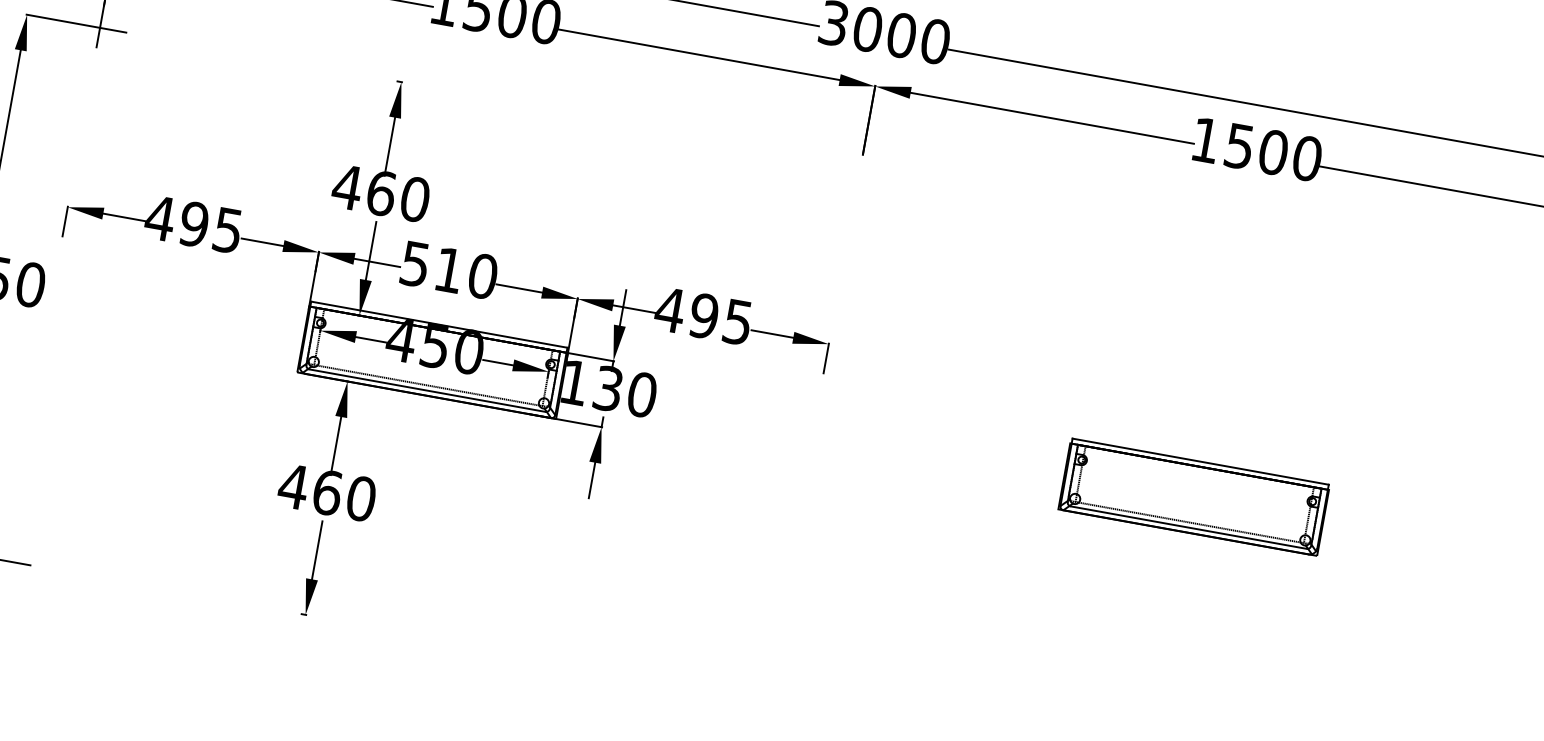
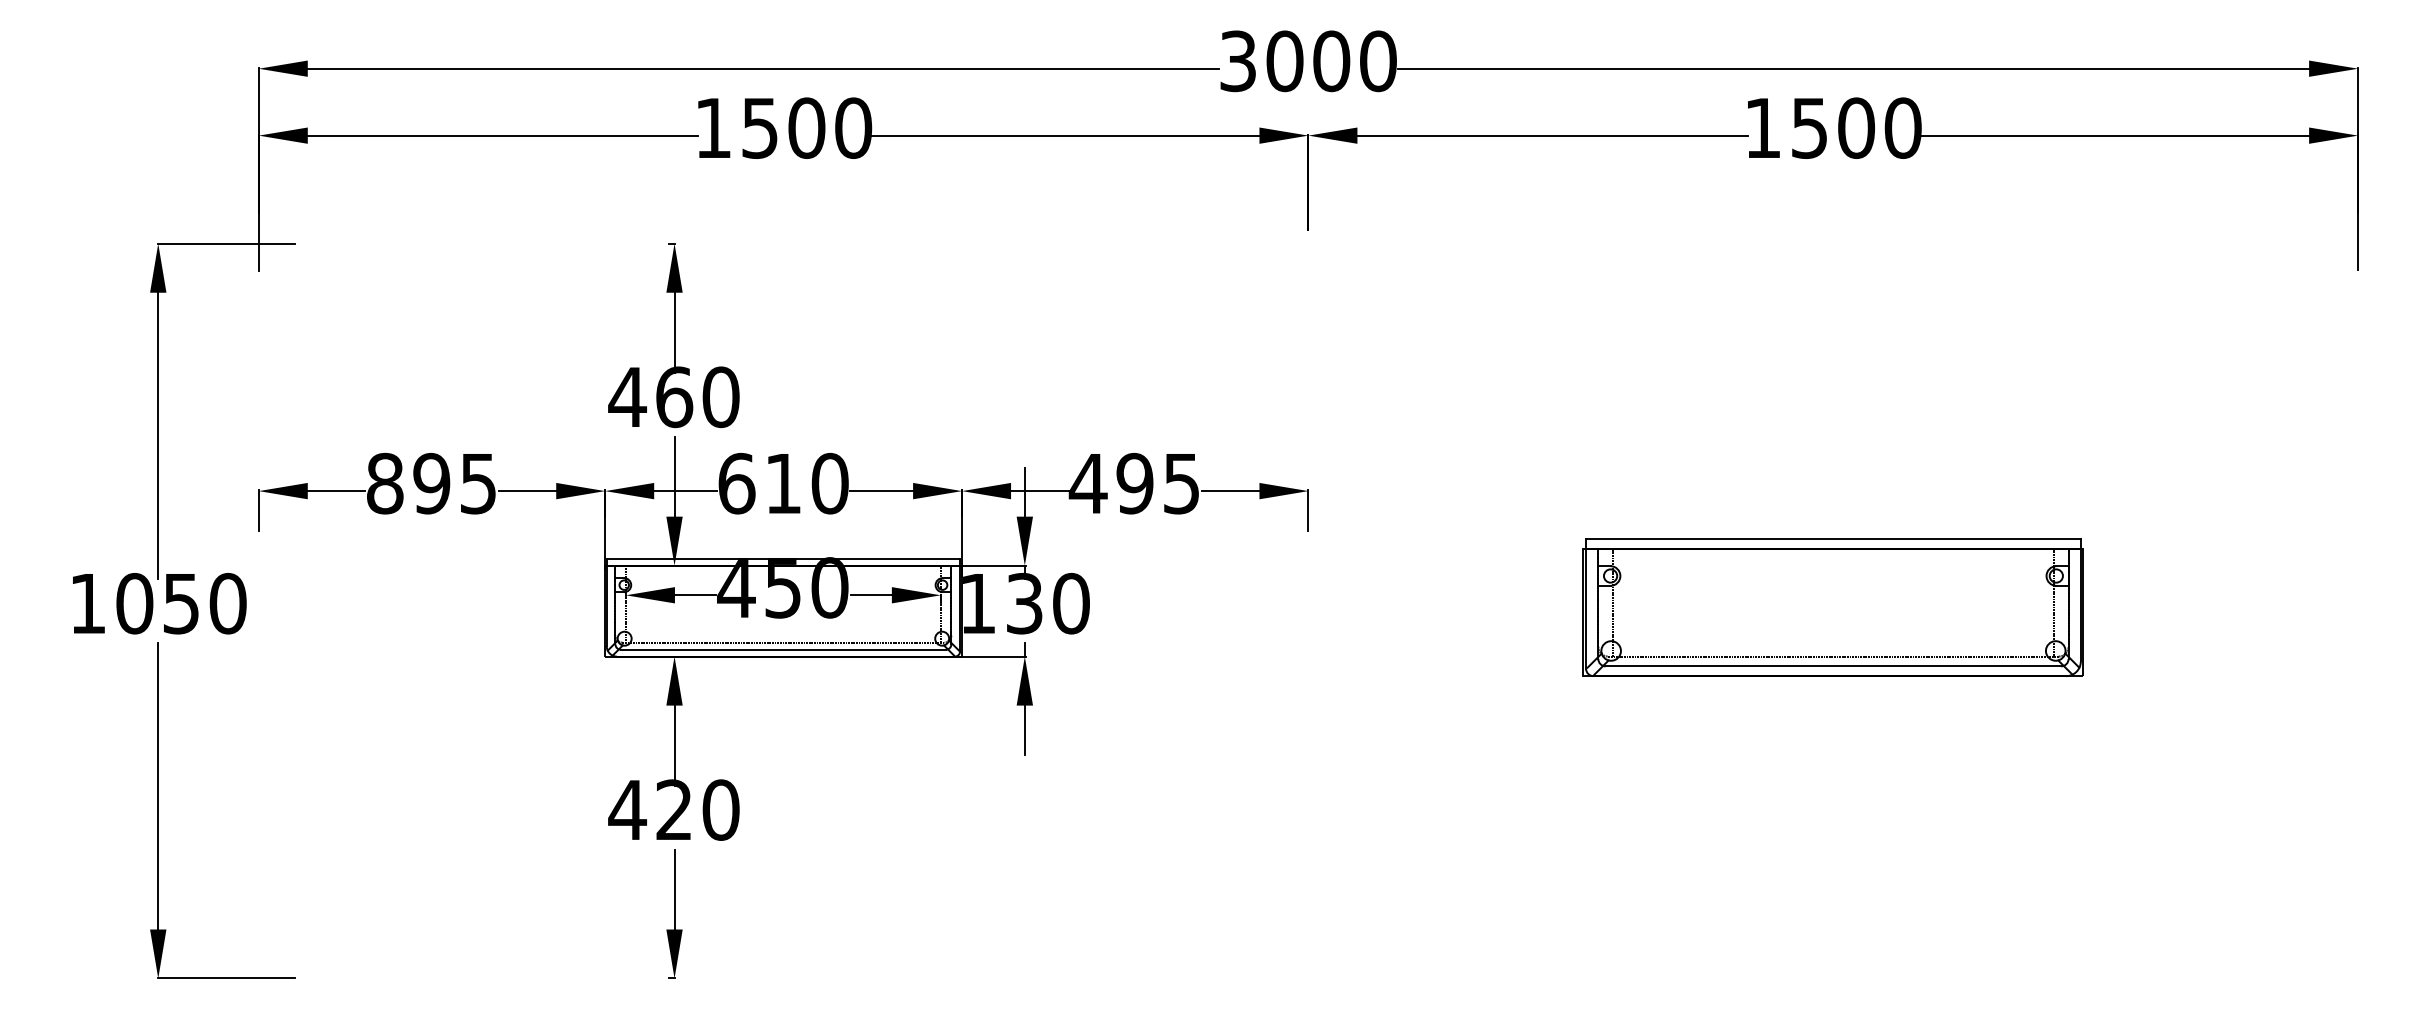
text: (159, 218) -> (384, 483), 495 -> 895
text: (415, 264) -> (736, 483), 510 -> 610
text: (327, 492) -> (674, 809), 460 -> 420
part: (1194, 497) -> (1833, 607), size x1.4

